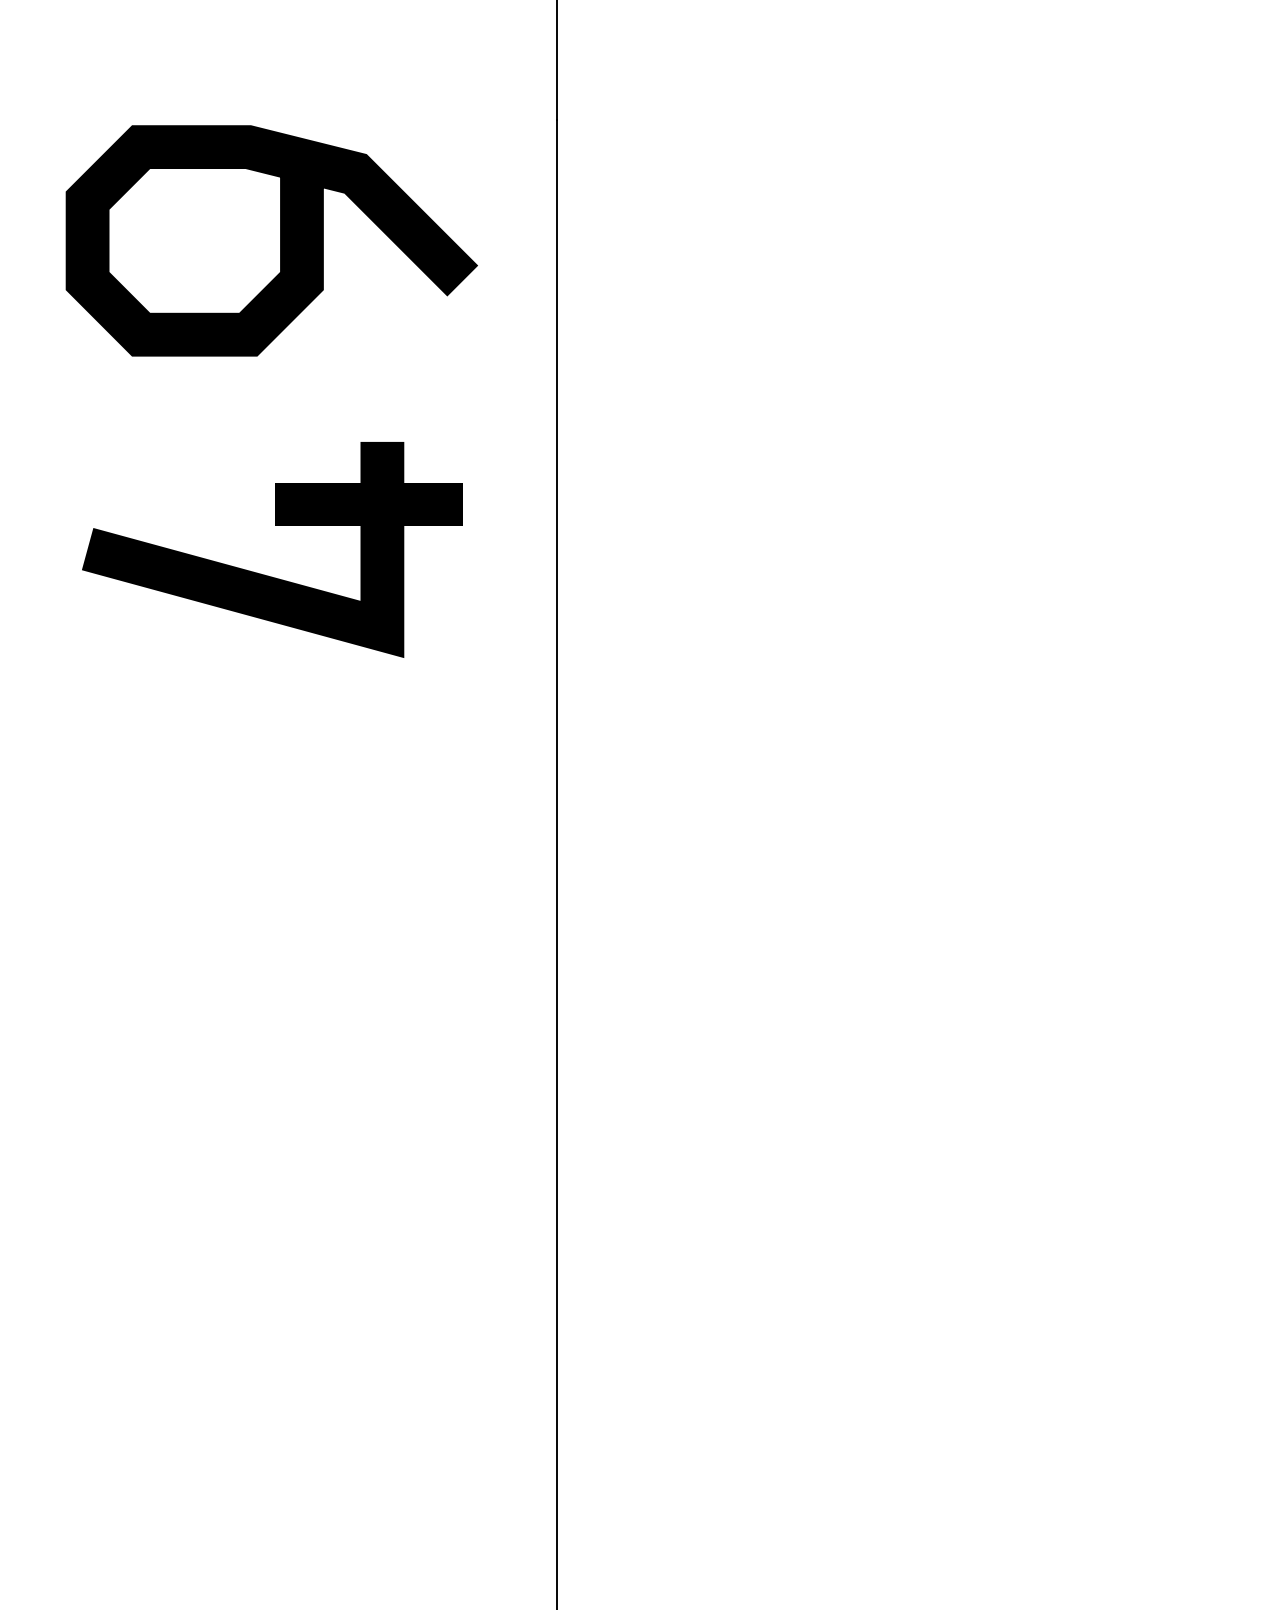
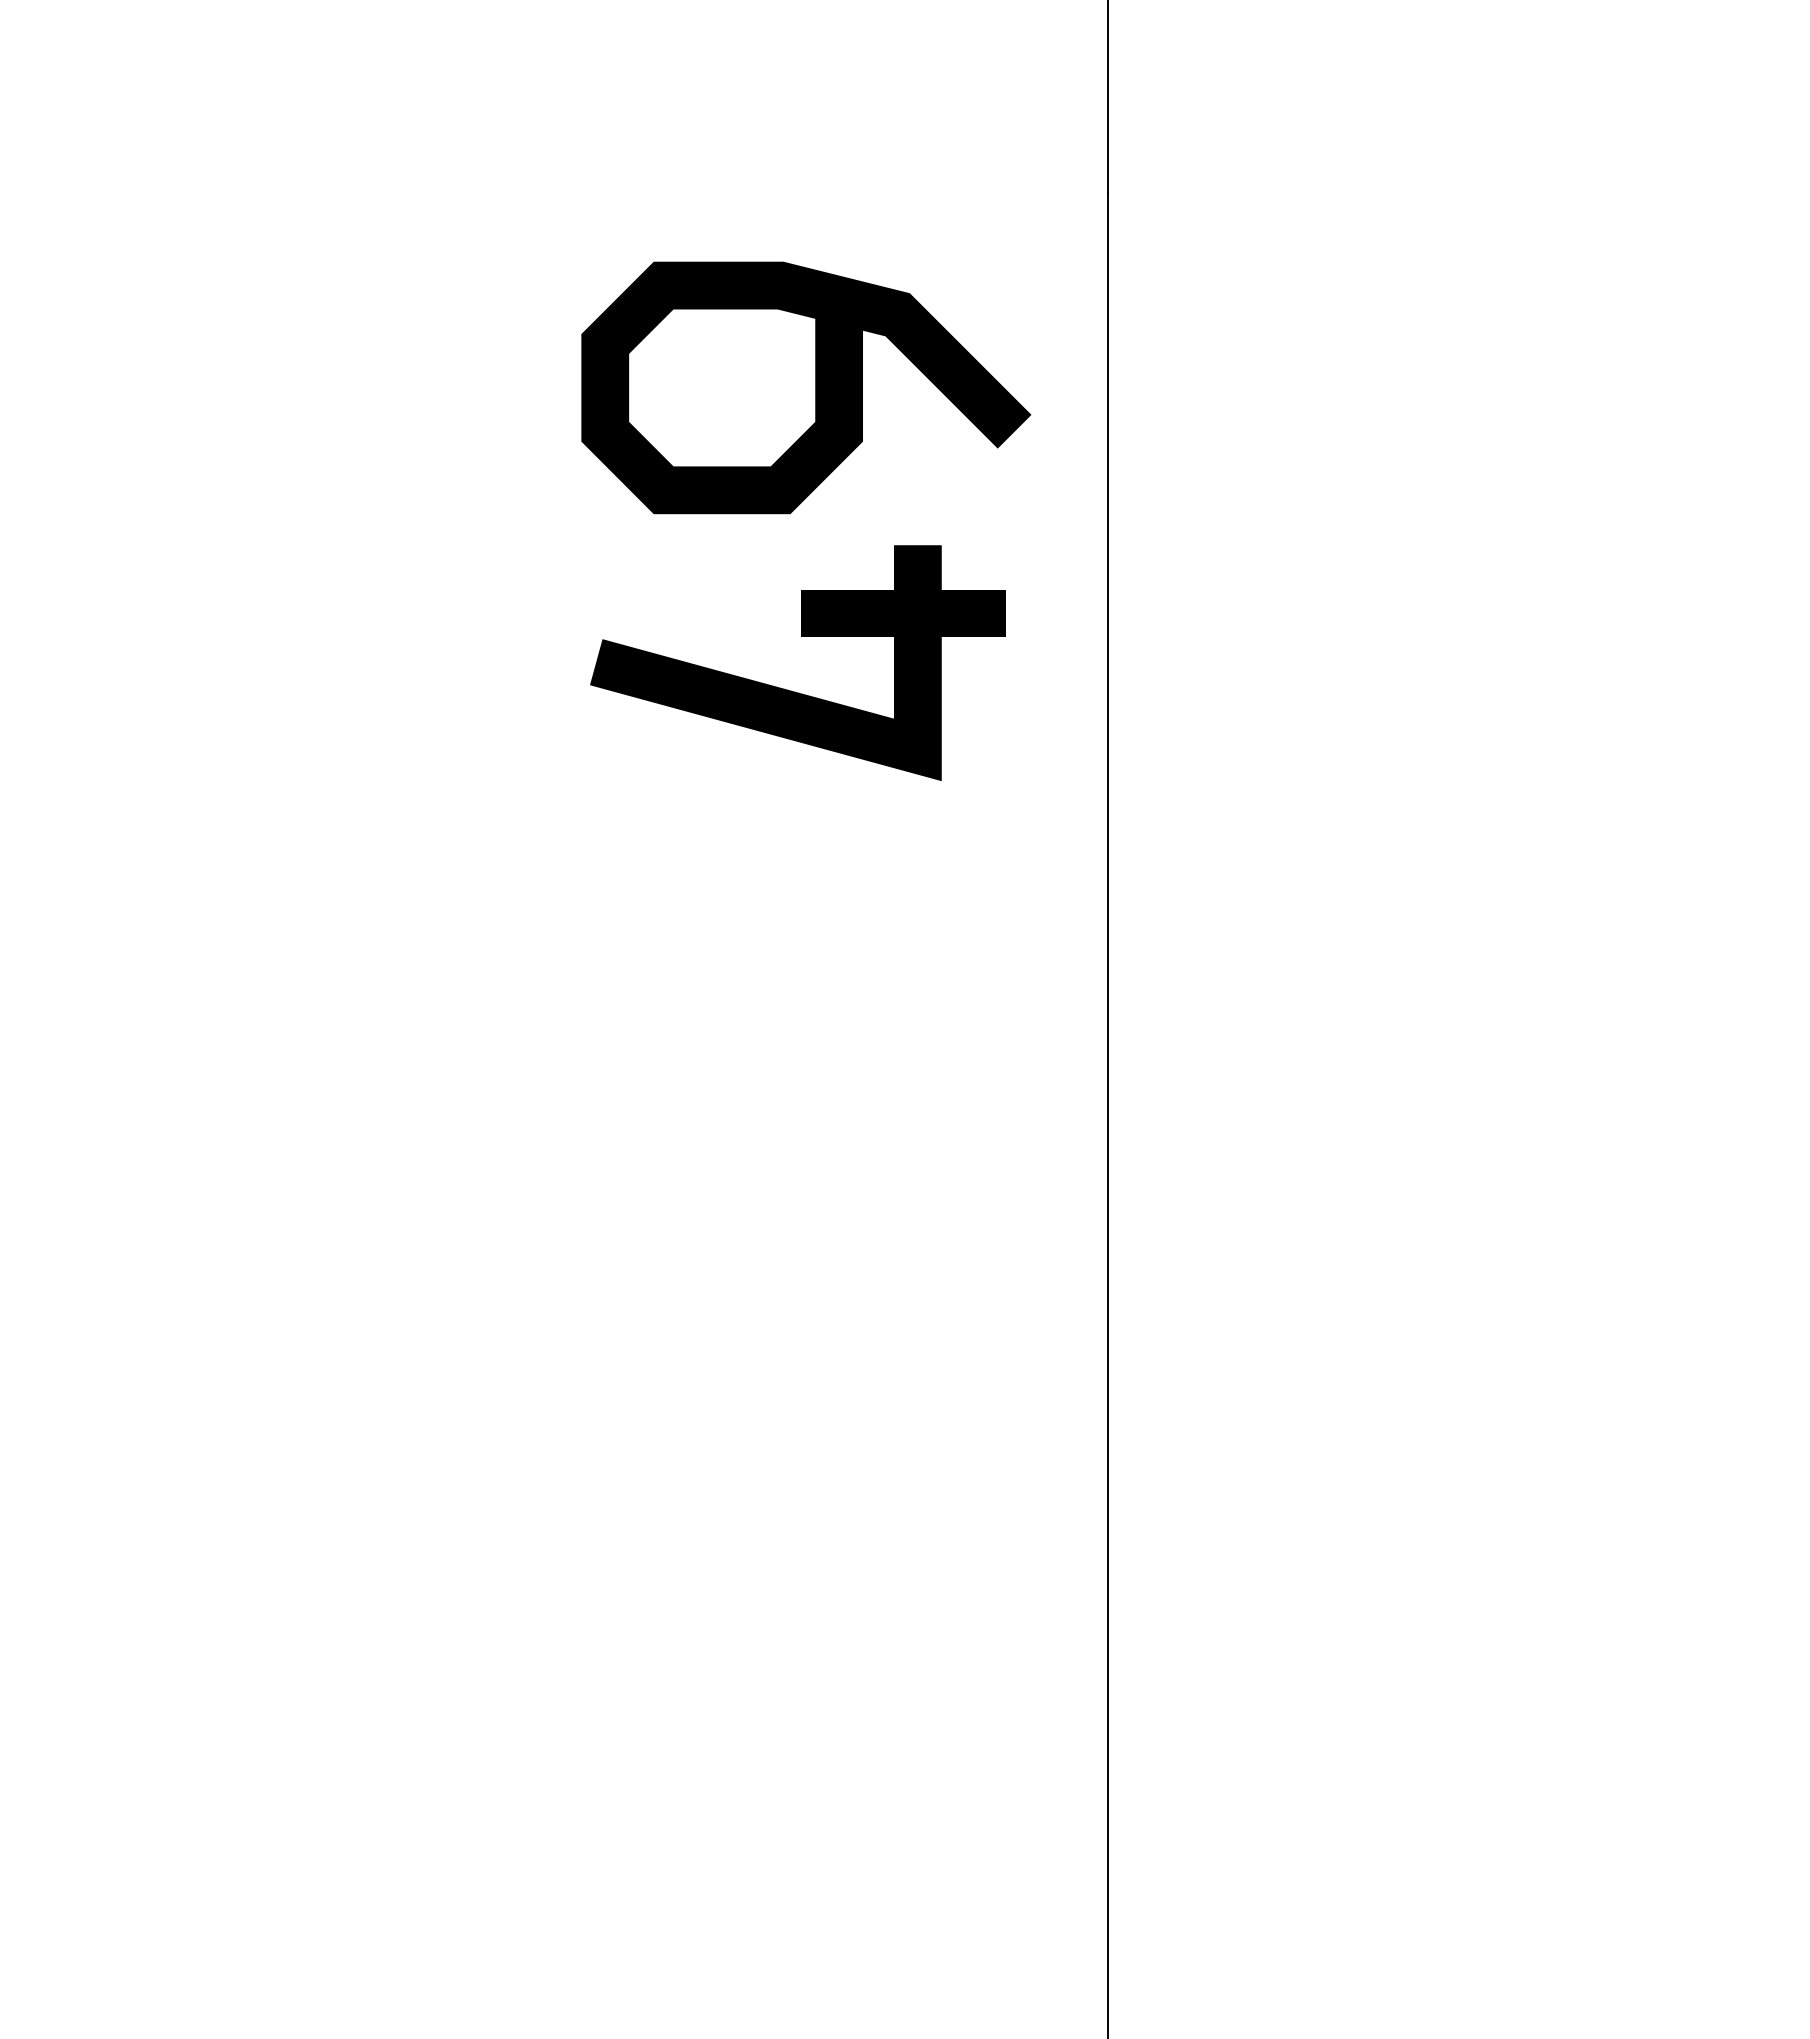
curve: (280, 240) -> (815, 387), moved

